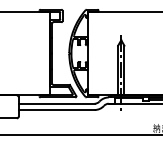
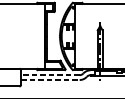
line: (56, 103) -> (50, 74), solid -> dashed
line: (56, 110) -> (50, 80), solid -> dashed

